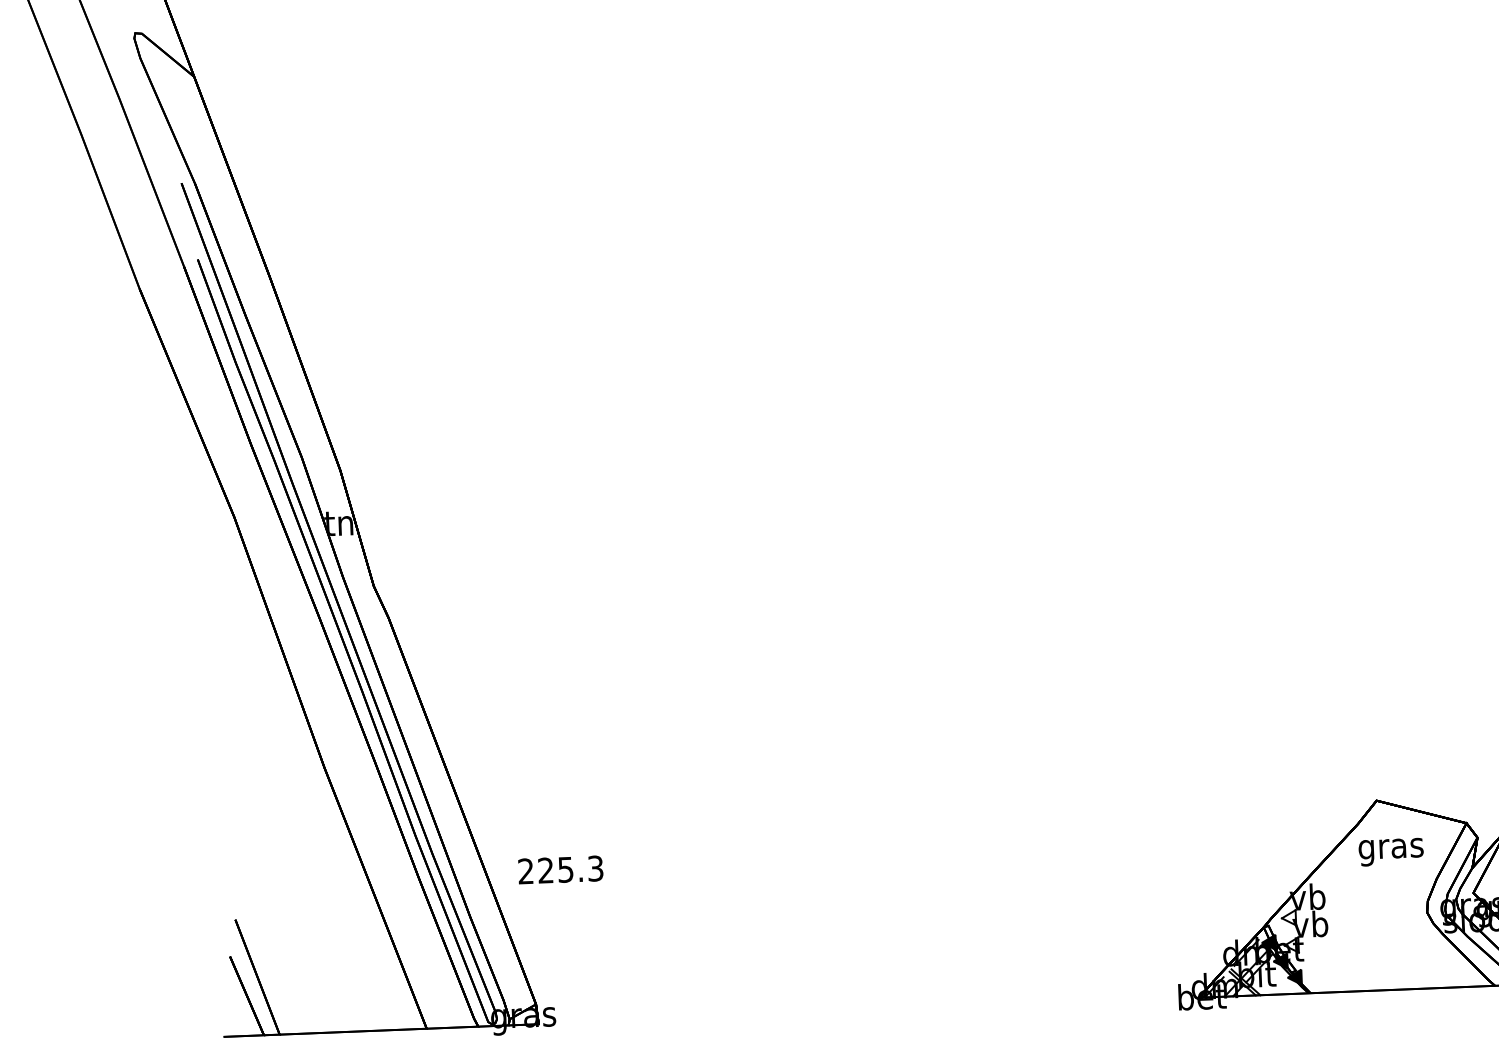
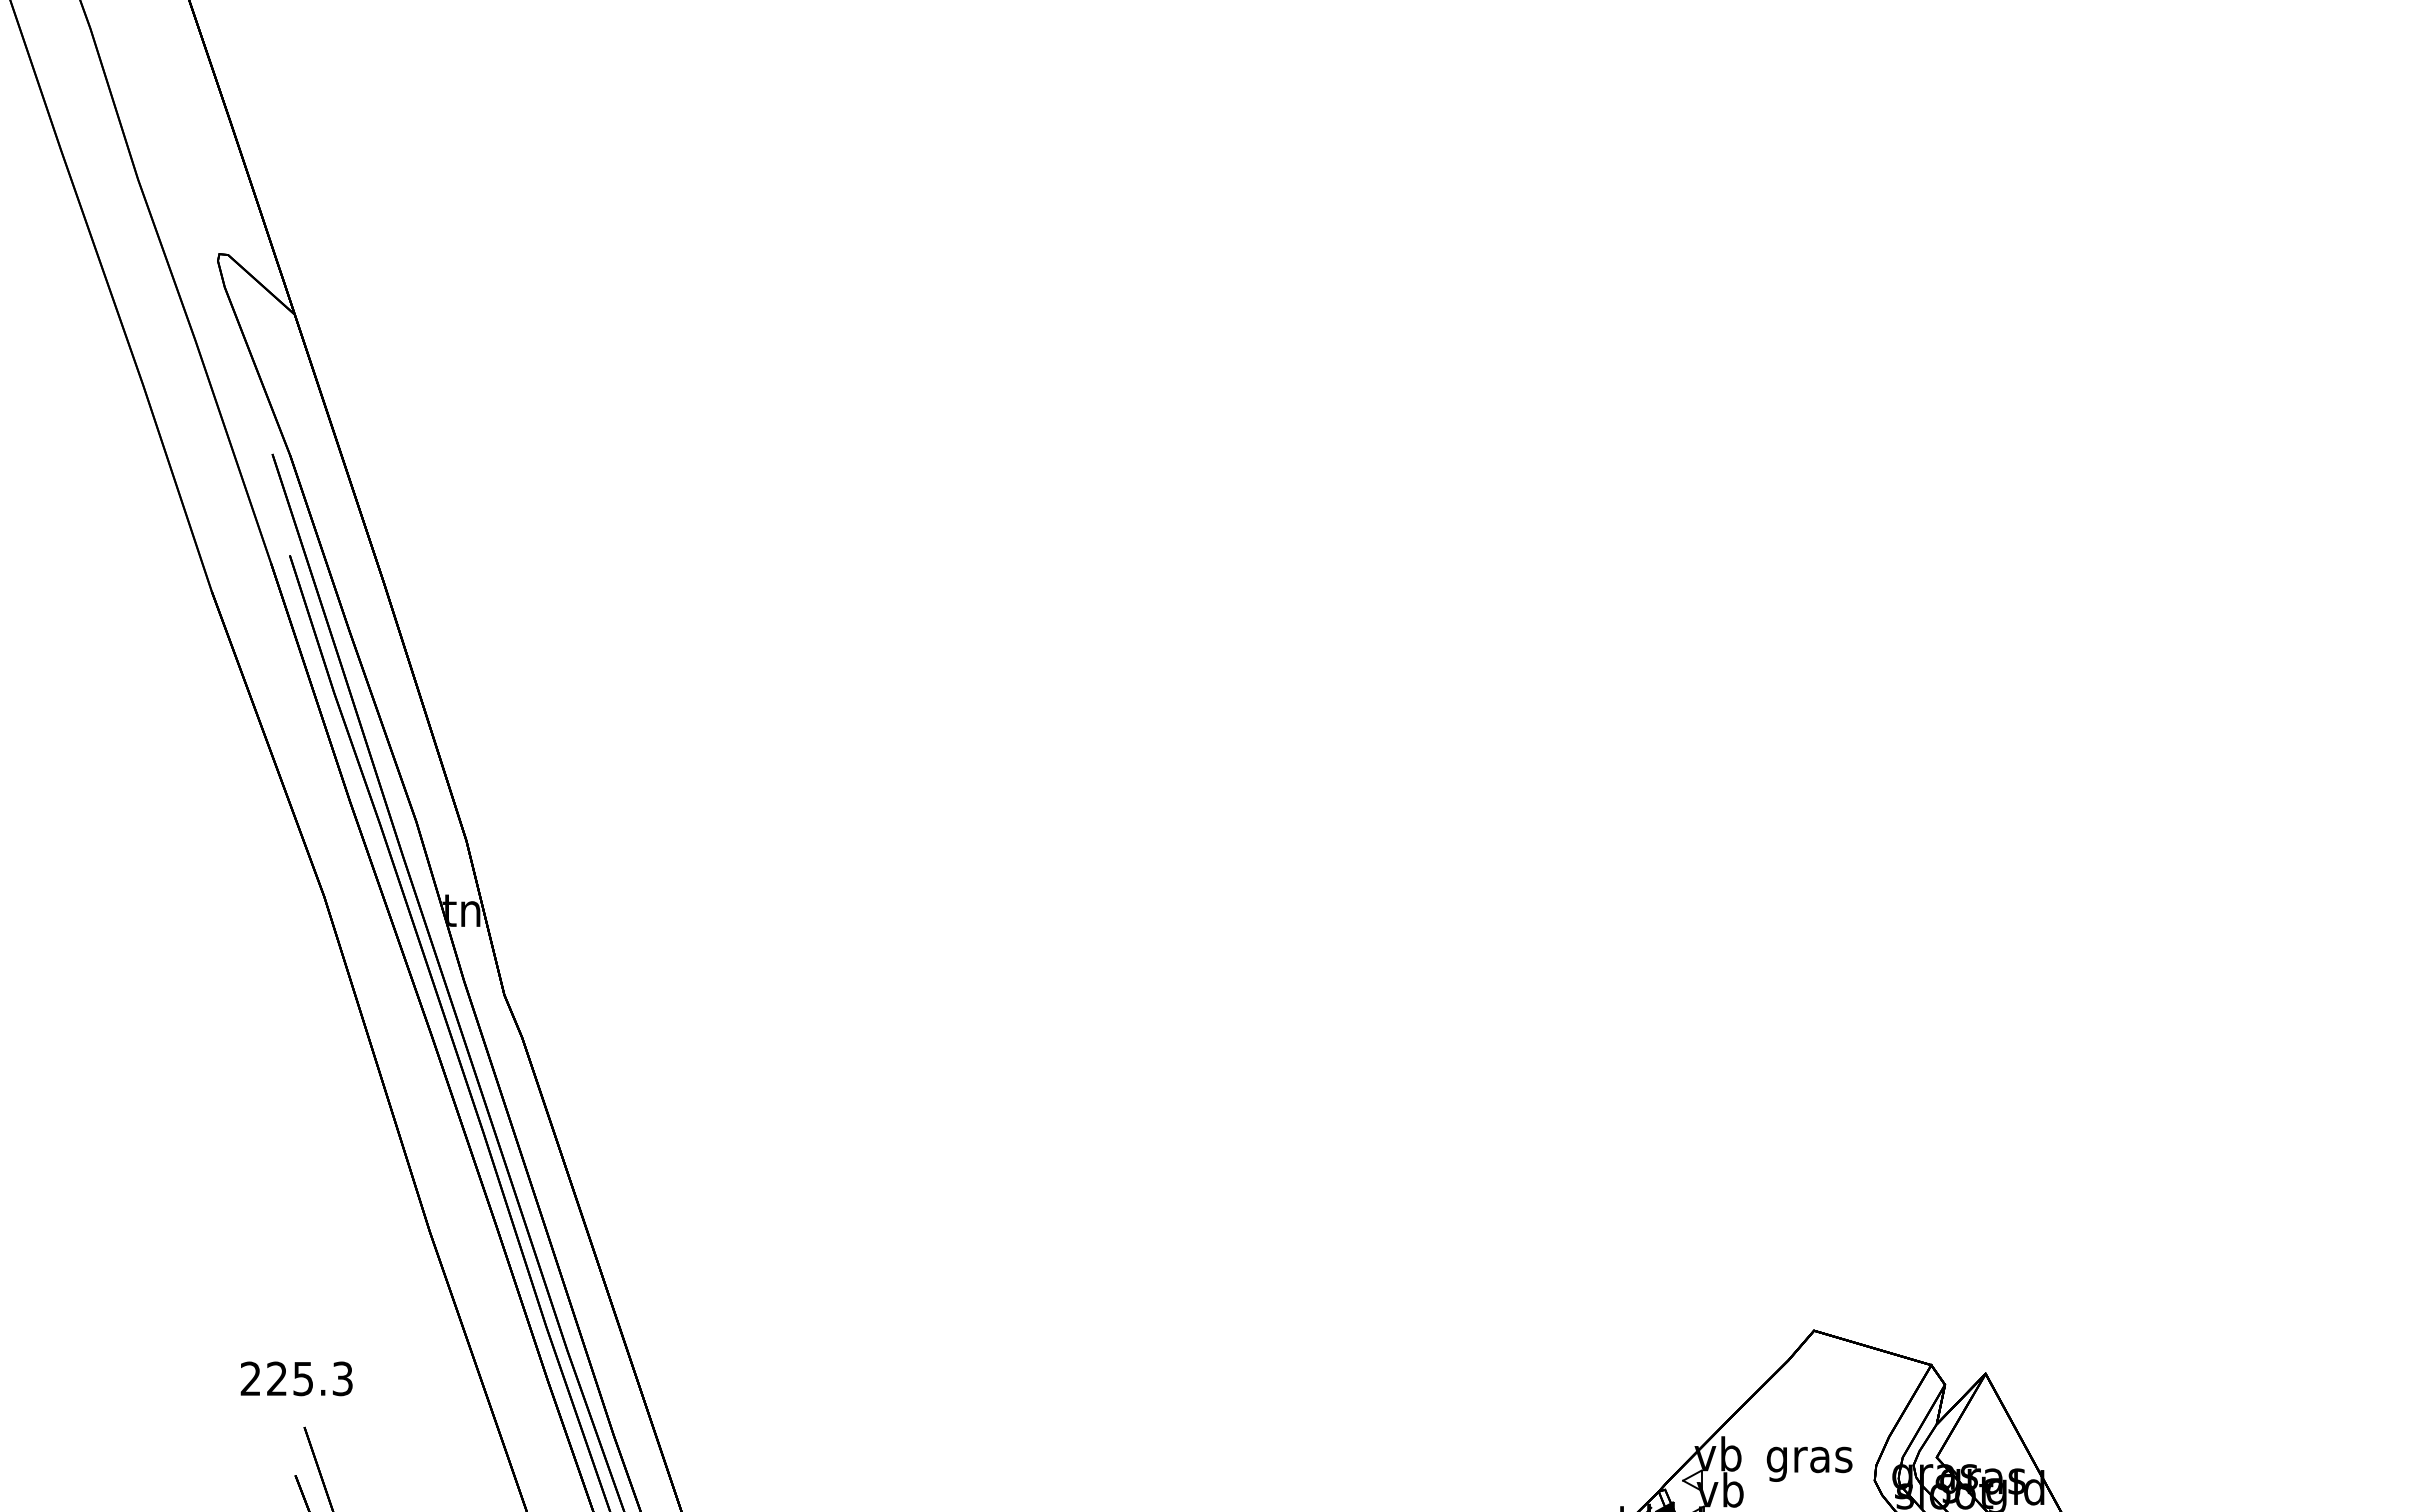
text: (1391, 851) -> (1809, 1463), moved
text: (560, 869) -> (296, 1378), moved

